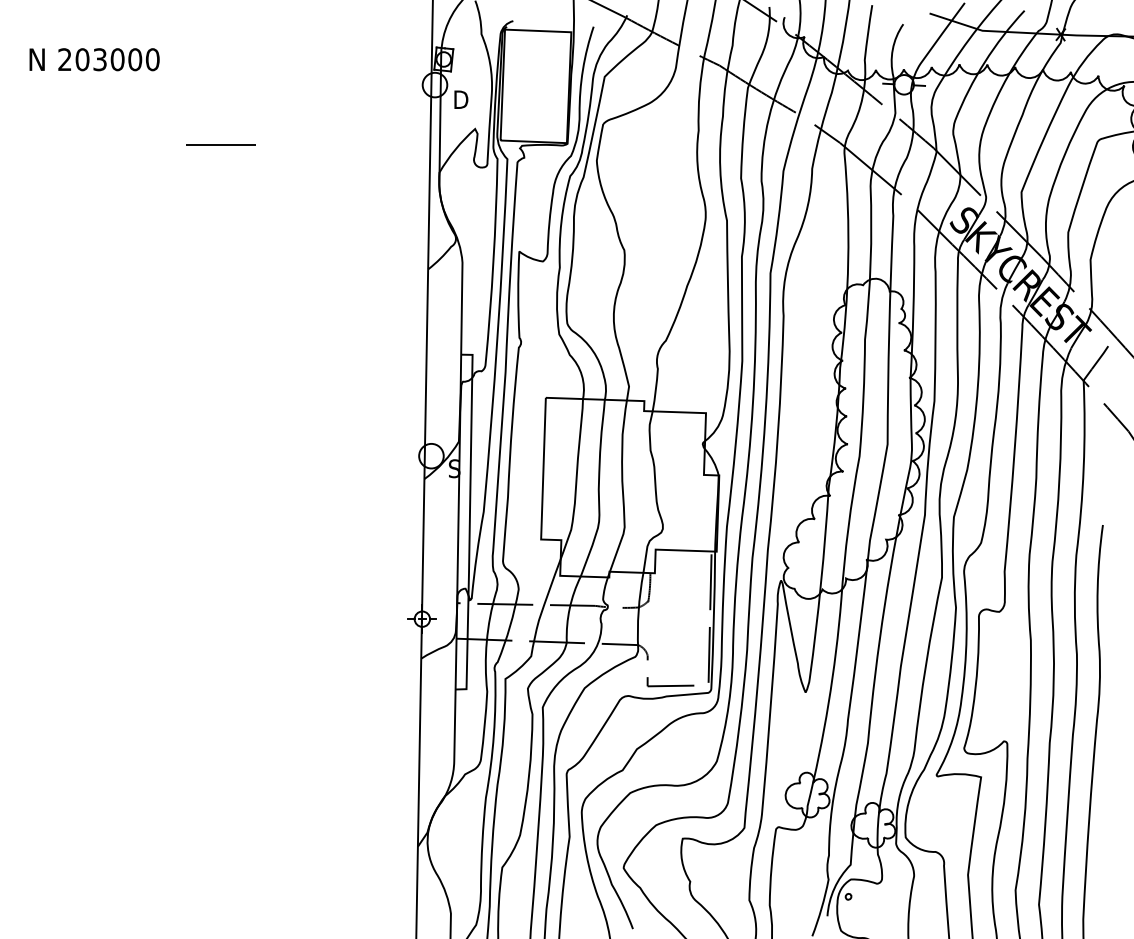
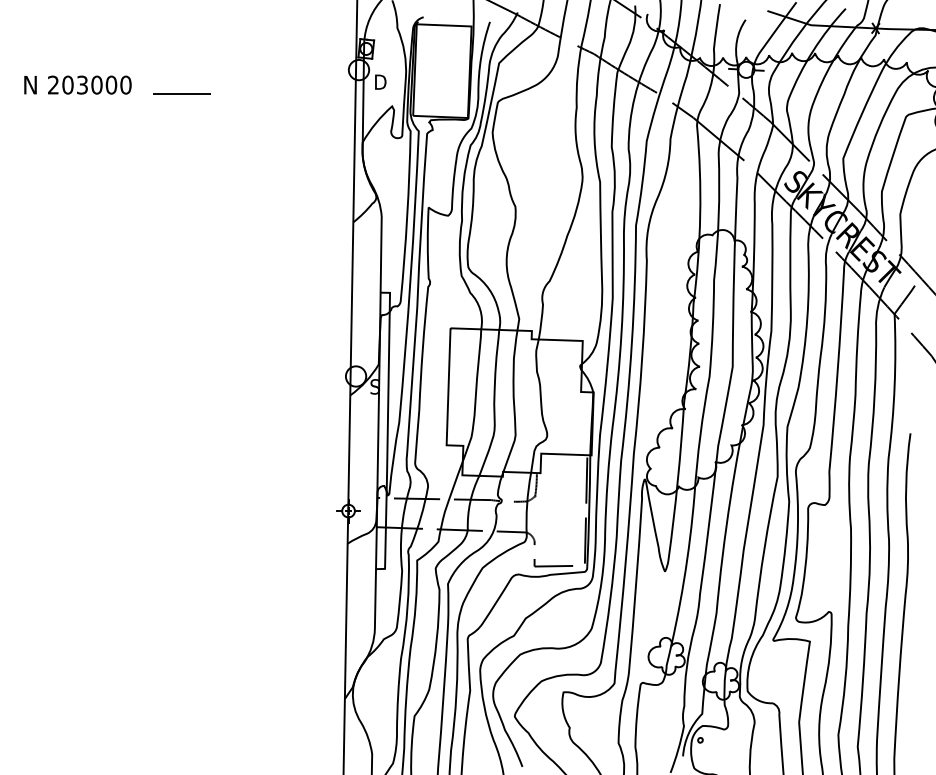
text: (94, 58) -> (77, 84), moved
line: (220, 143) -> (181, 93), moved

